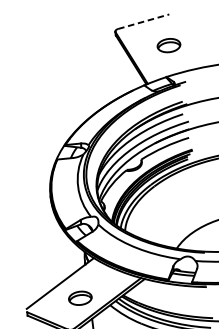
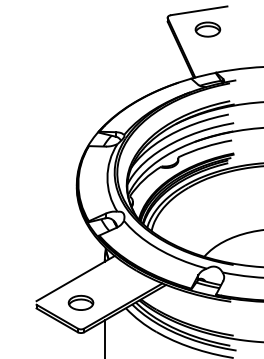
line: (143, 21) -> (199, 10), dashed -> solid
part: (168, 45) -> (207, 29), moved
part: (79, 297) -> (80, 302), moved

